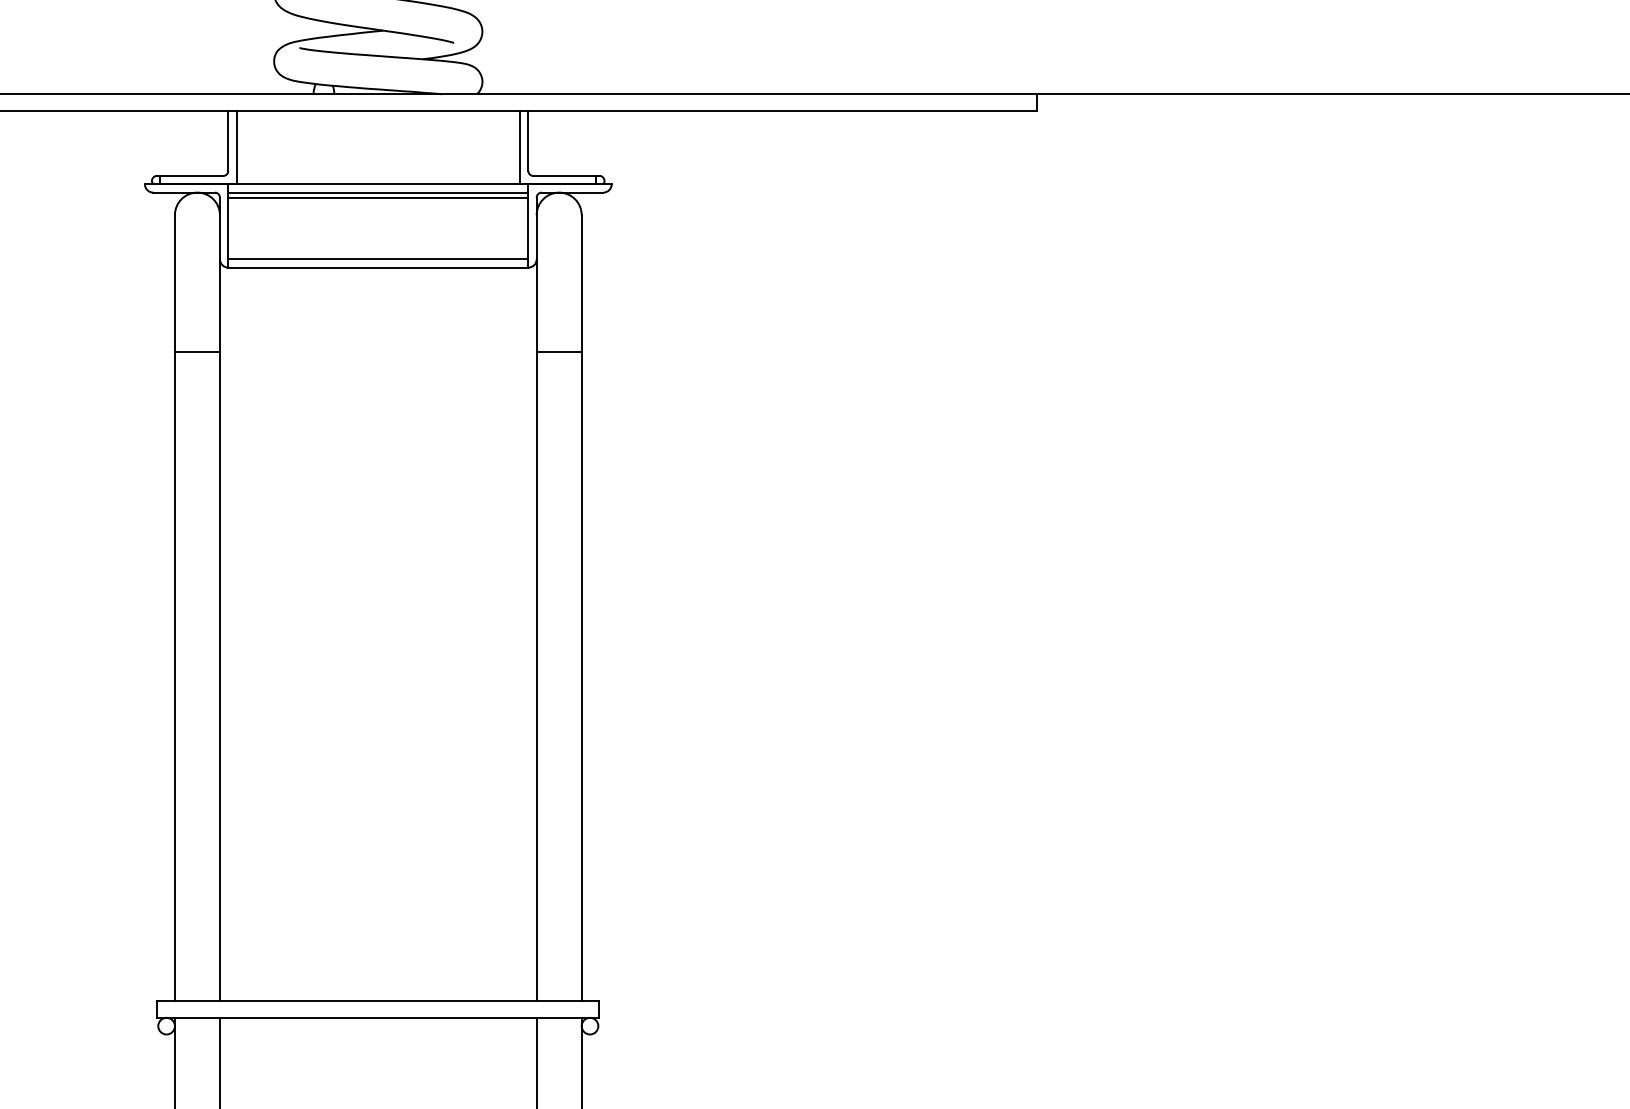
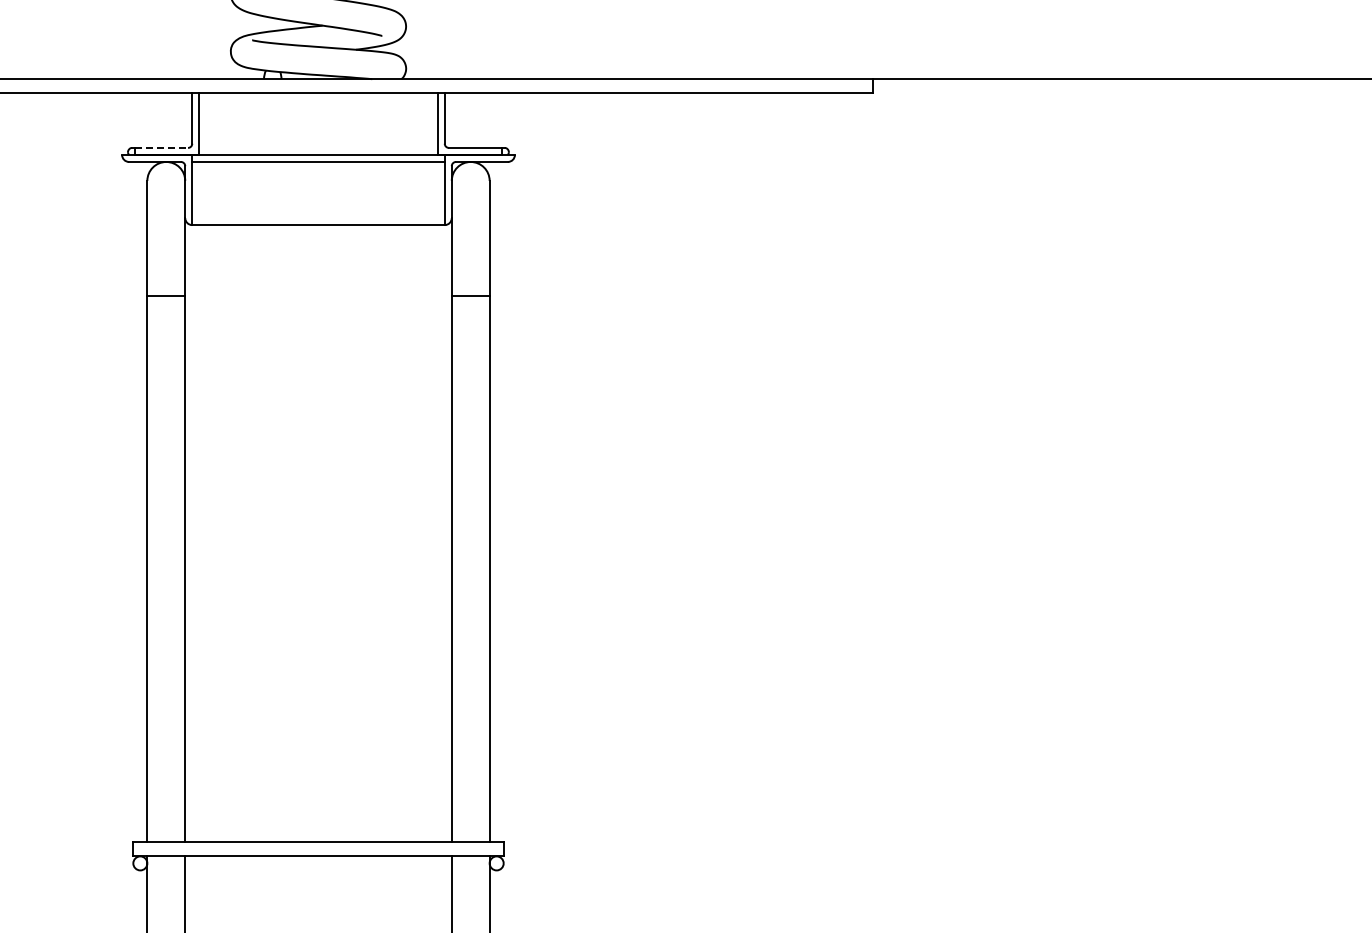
line: (191, 175) -> (161, 147), solid -> dashed
line: (378, 198) -> (318, 166), removed
line: (378, 259) -> (318, 218), removed

